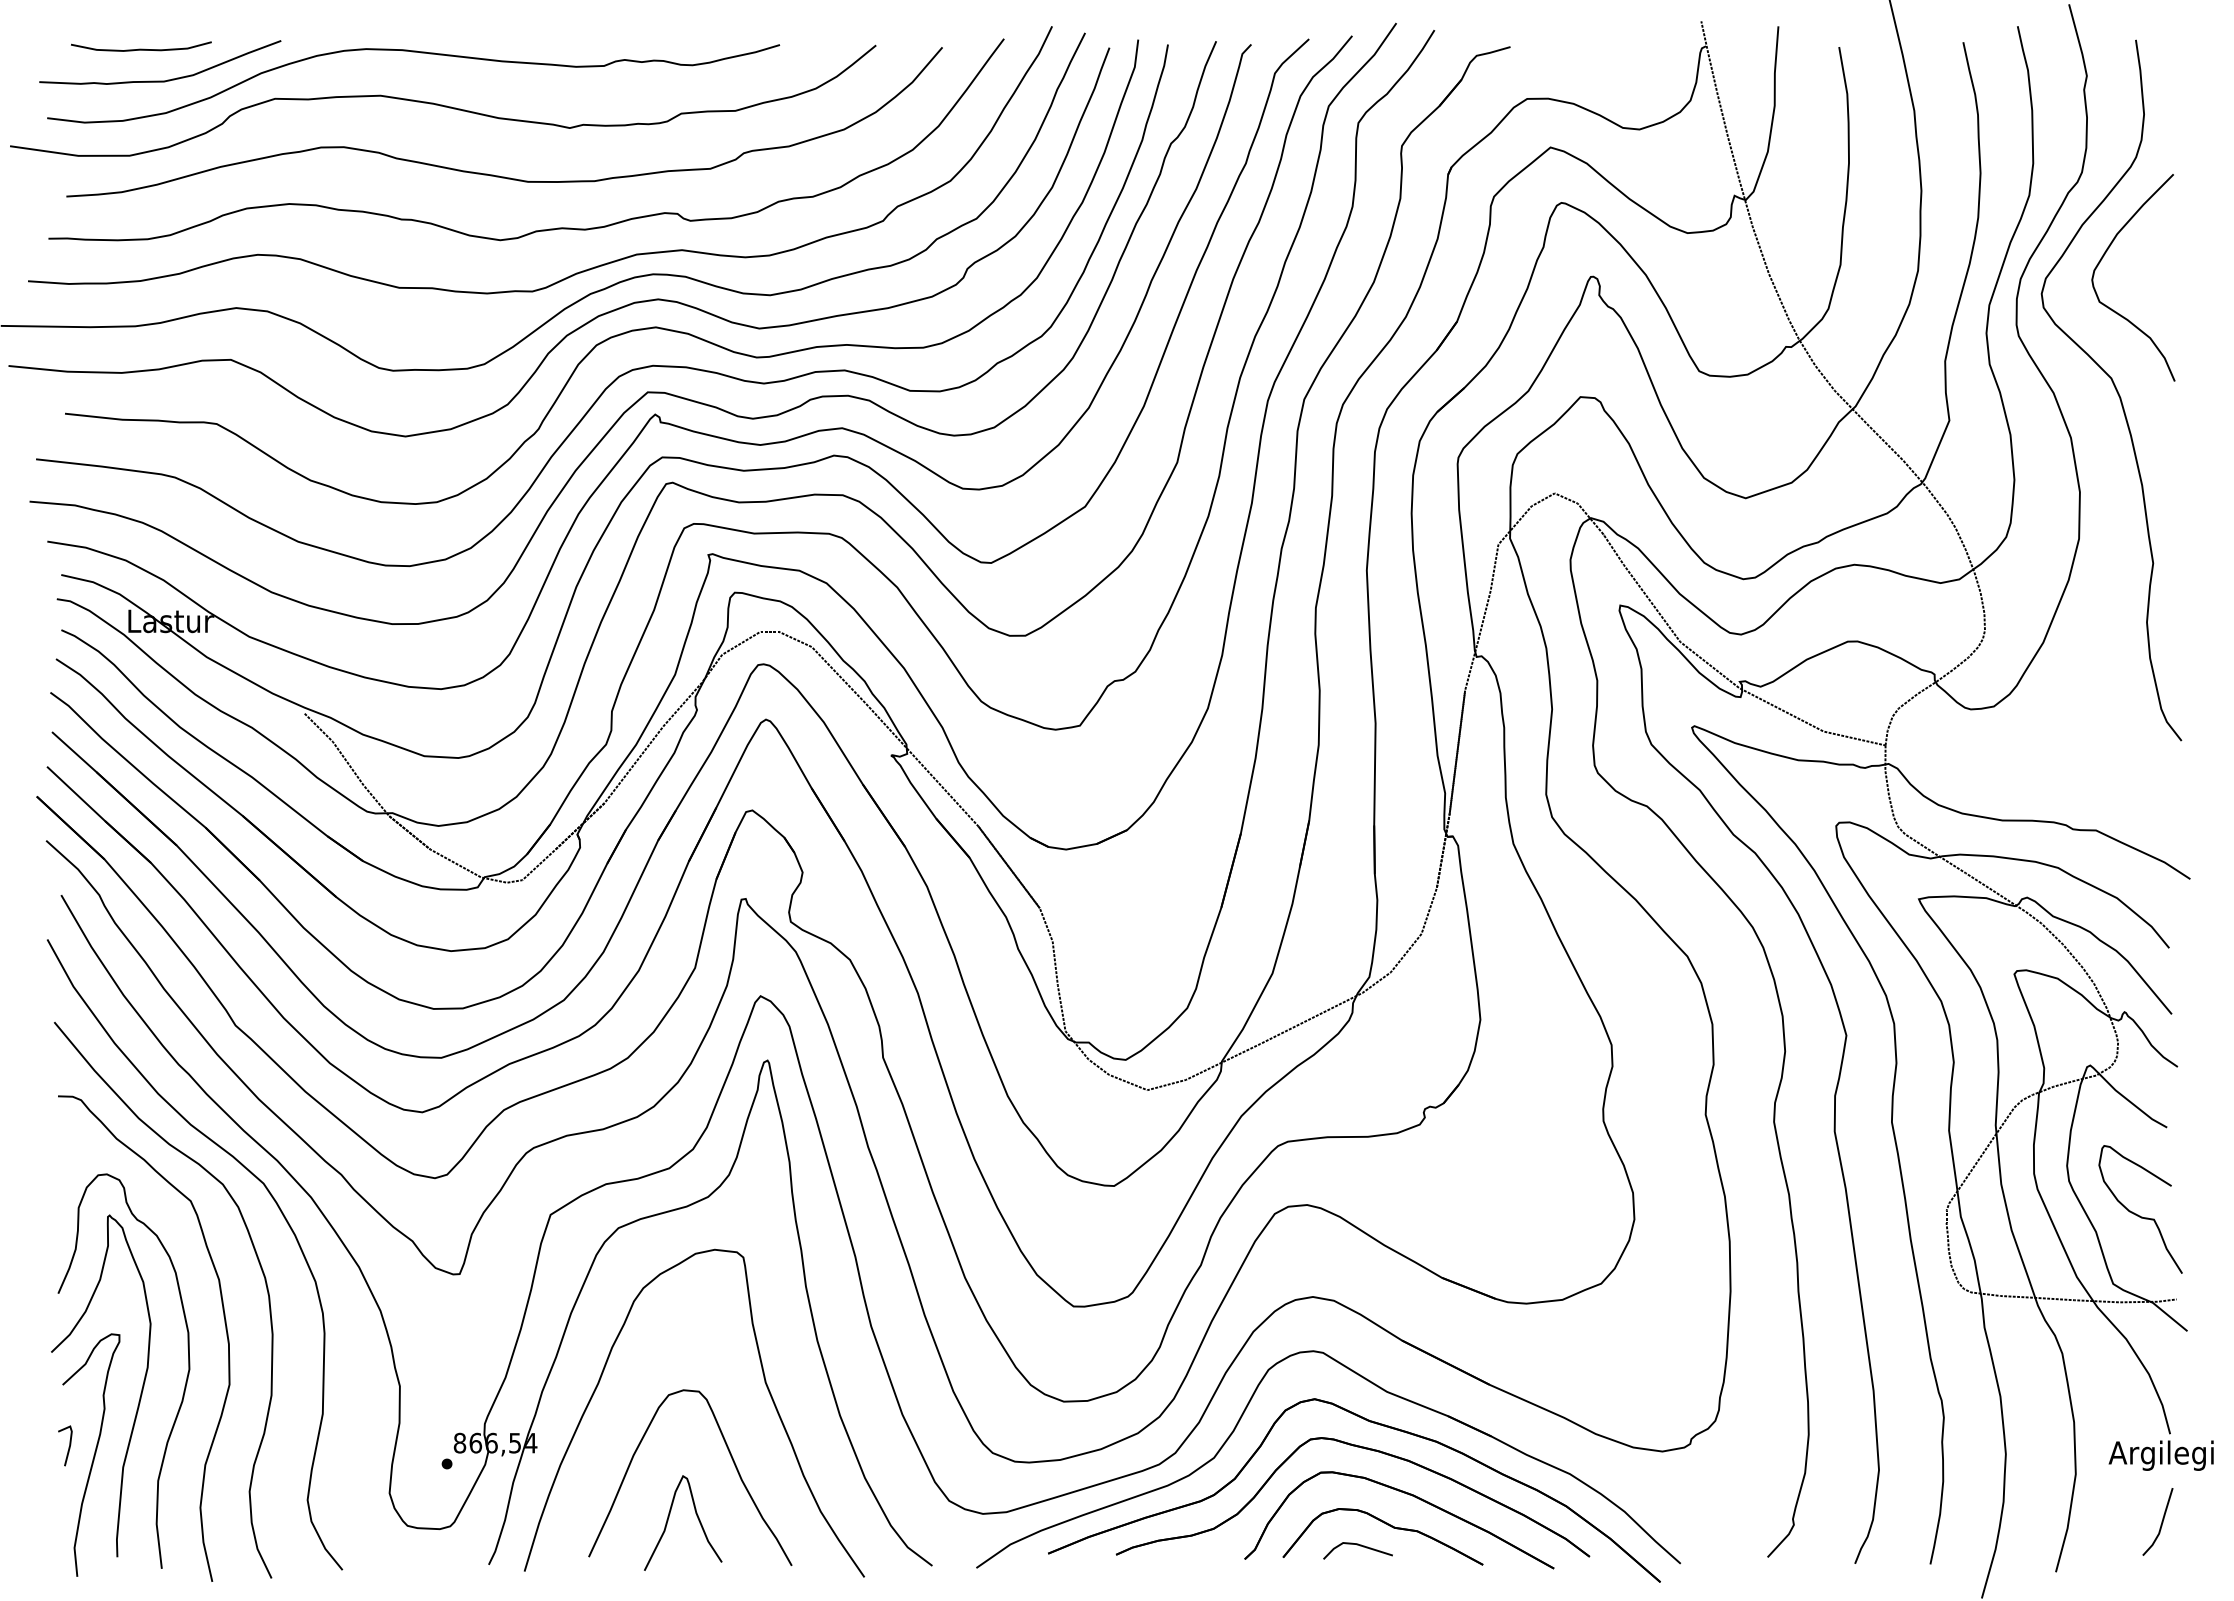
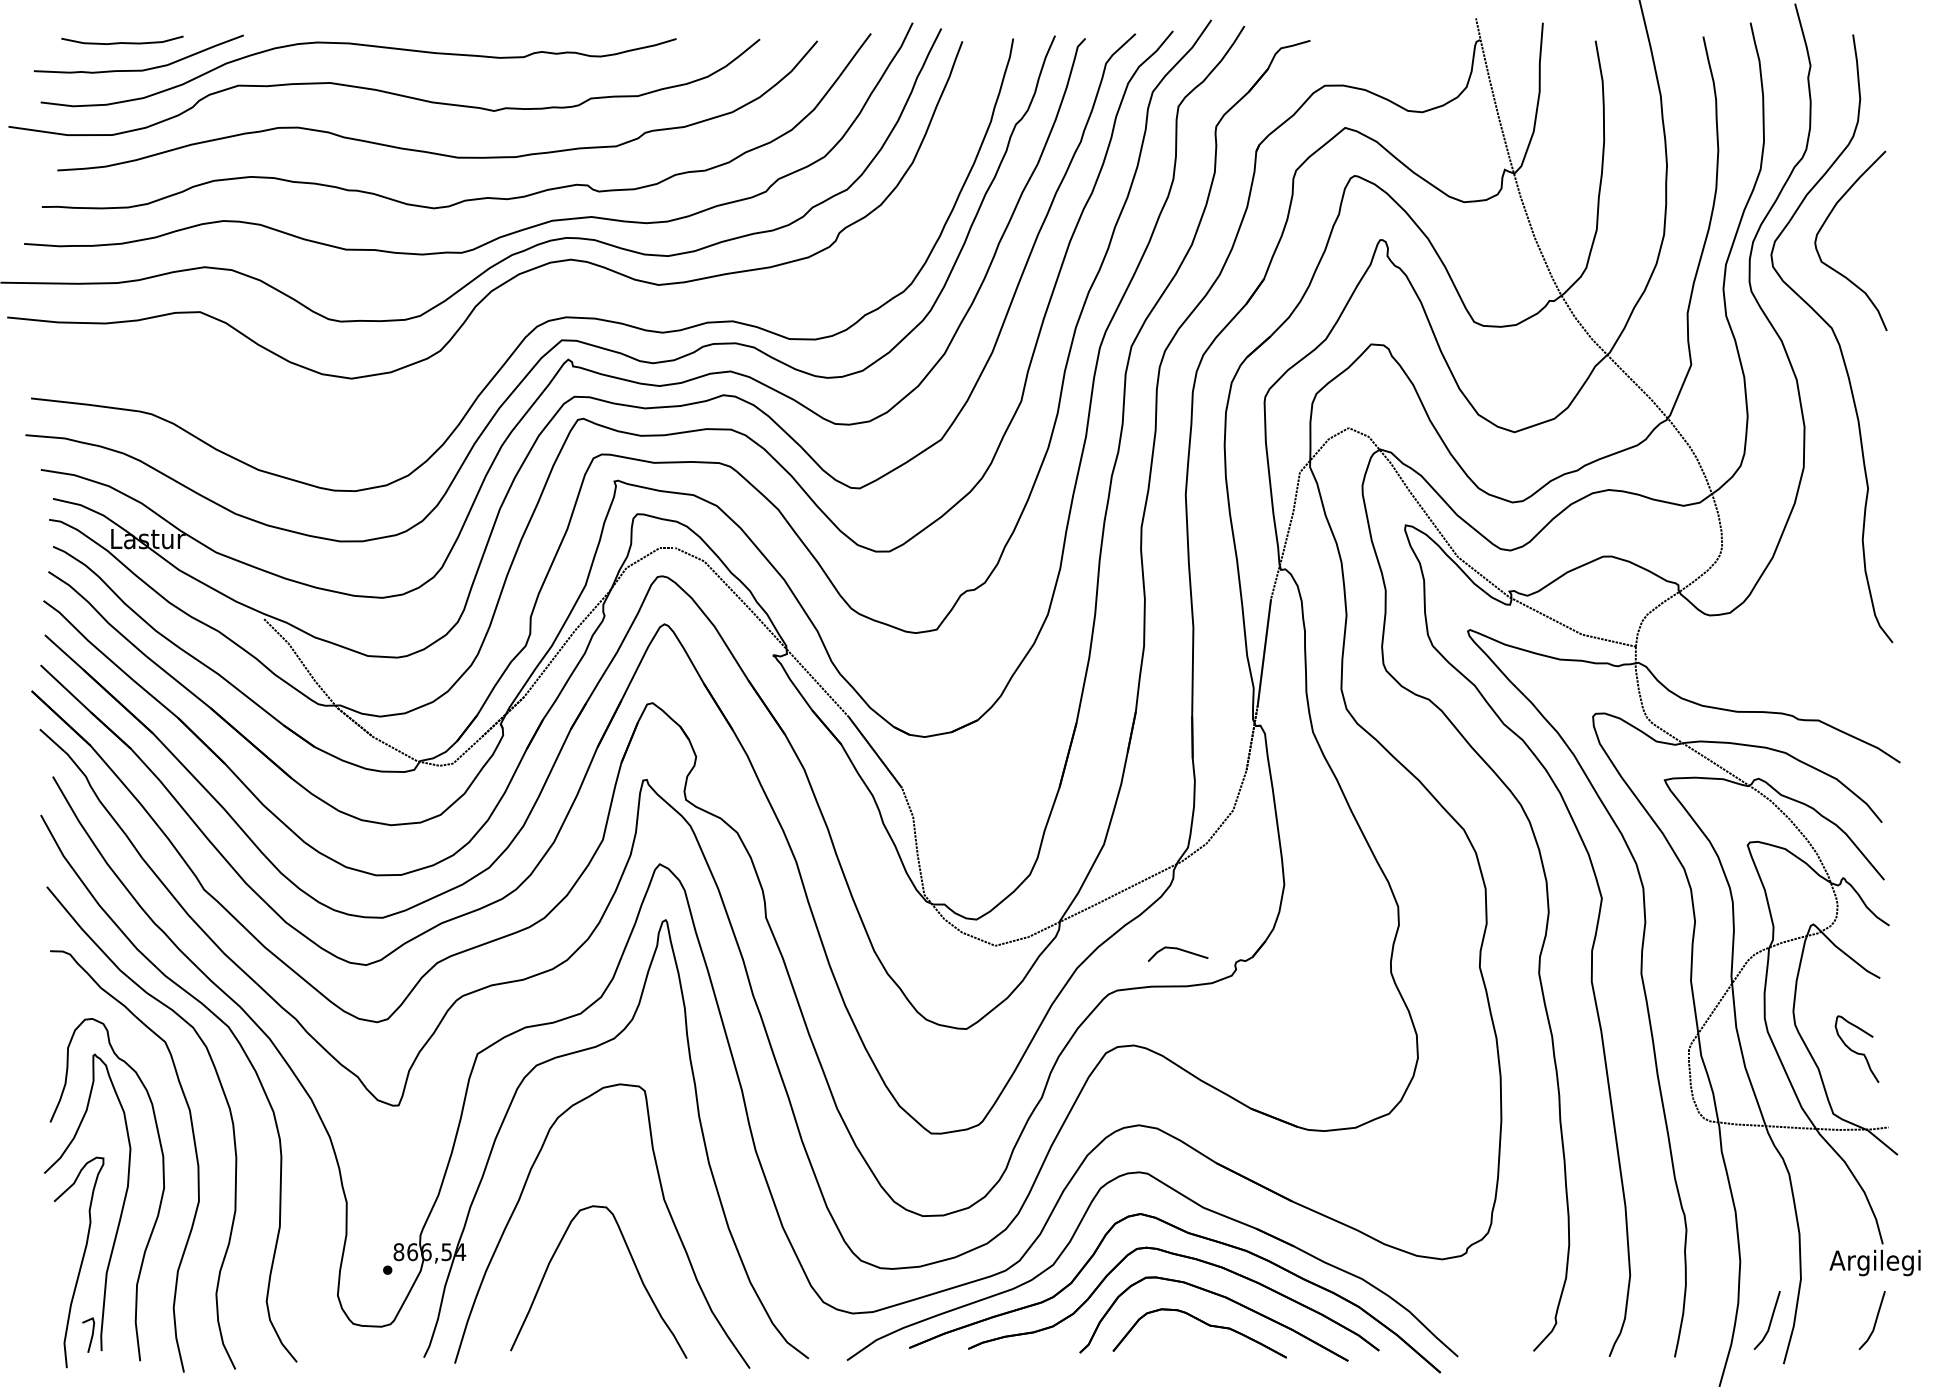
part: (622, 332) -> (539, 288), removed
part: (2140, 1209) -> (1857, 1049), size x0.6
line: (68, 1447) -> (91, 1336), moved
curve: (696, 1516) -> (604, 1315), removed
line: (2040, 1521) -> (1770, 1320), added
line: (1357, 1545) -> (1177, 949), moved

